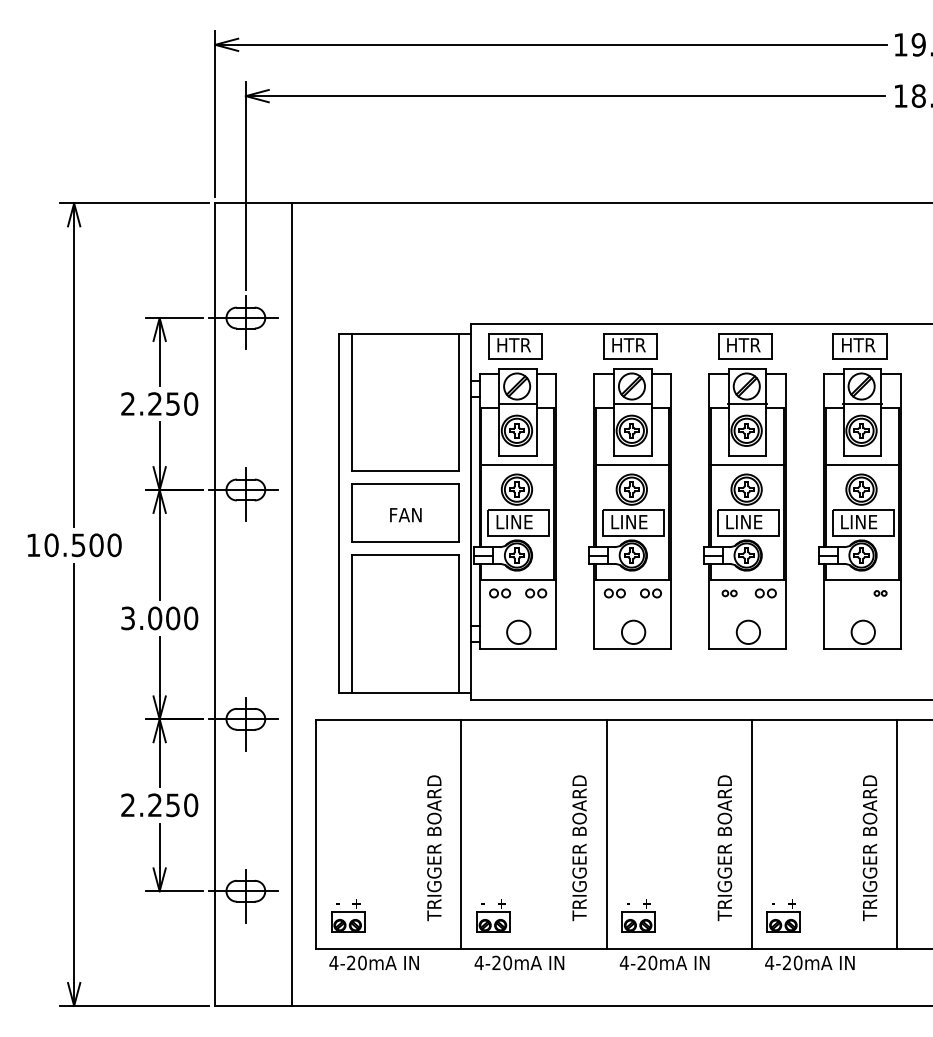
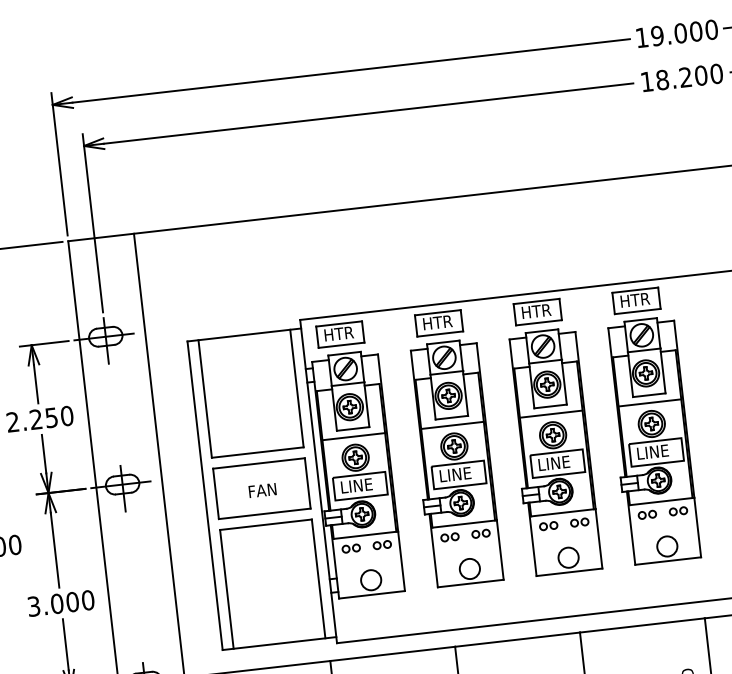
part: (729, 593) -> (548, 526), size x1.43
part: (844, 593) -> (647, 514), added
part: (880, 593) -> (678, 511), size x1.67

